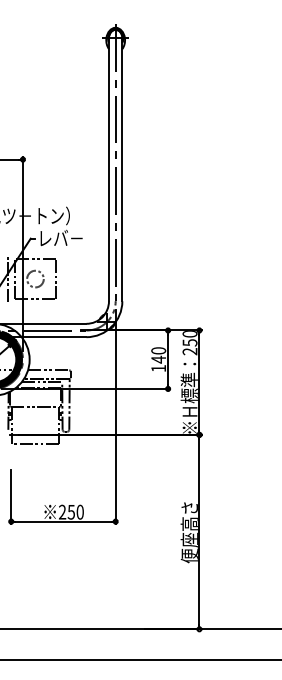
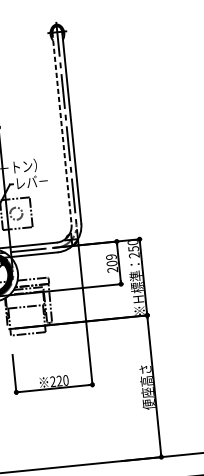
line: (109, 169) -> (62, 128), solid -> dashed
text: (158, 359) -> (111, 263), 140 -> 209
text: (70, 511) -> (58, 380), 250 -> 220

